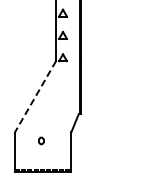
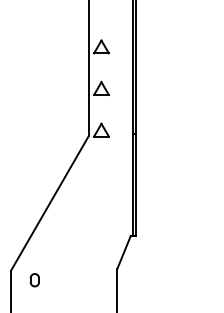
line: (35, 97) -> (50, 204), dashed -> solid
part: (41, 140) -> (35, 279), moved

